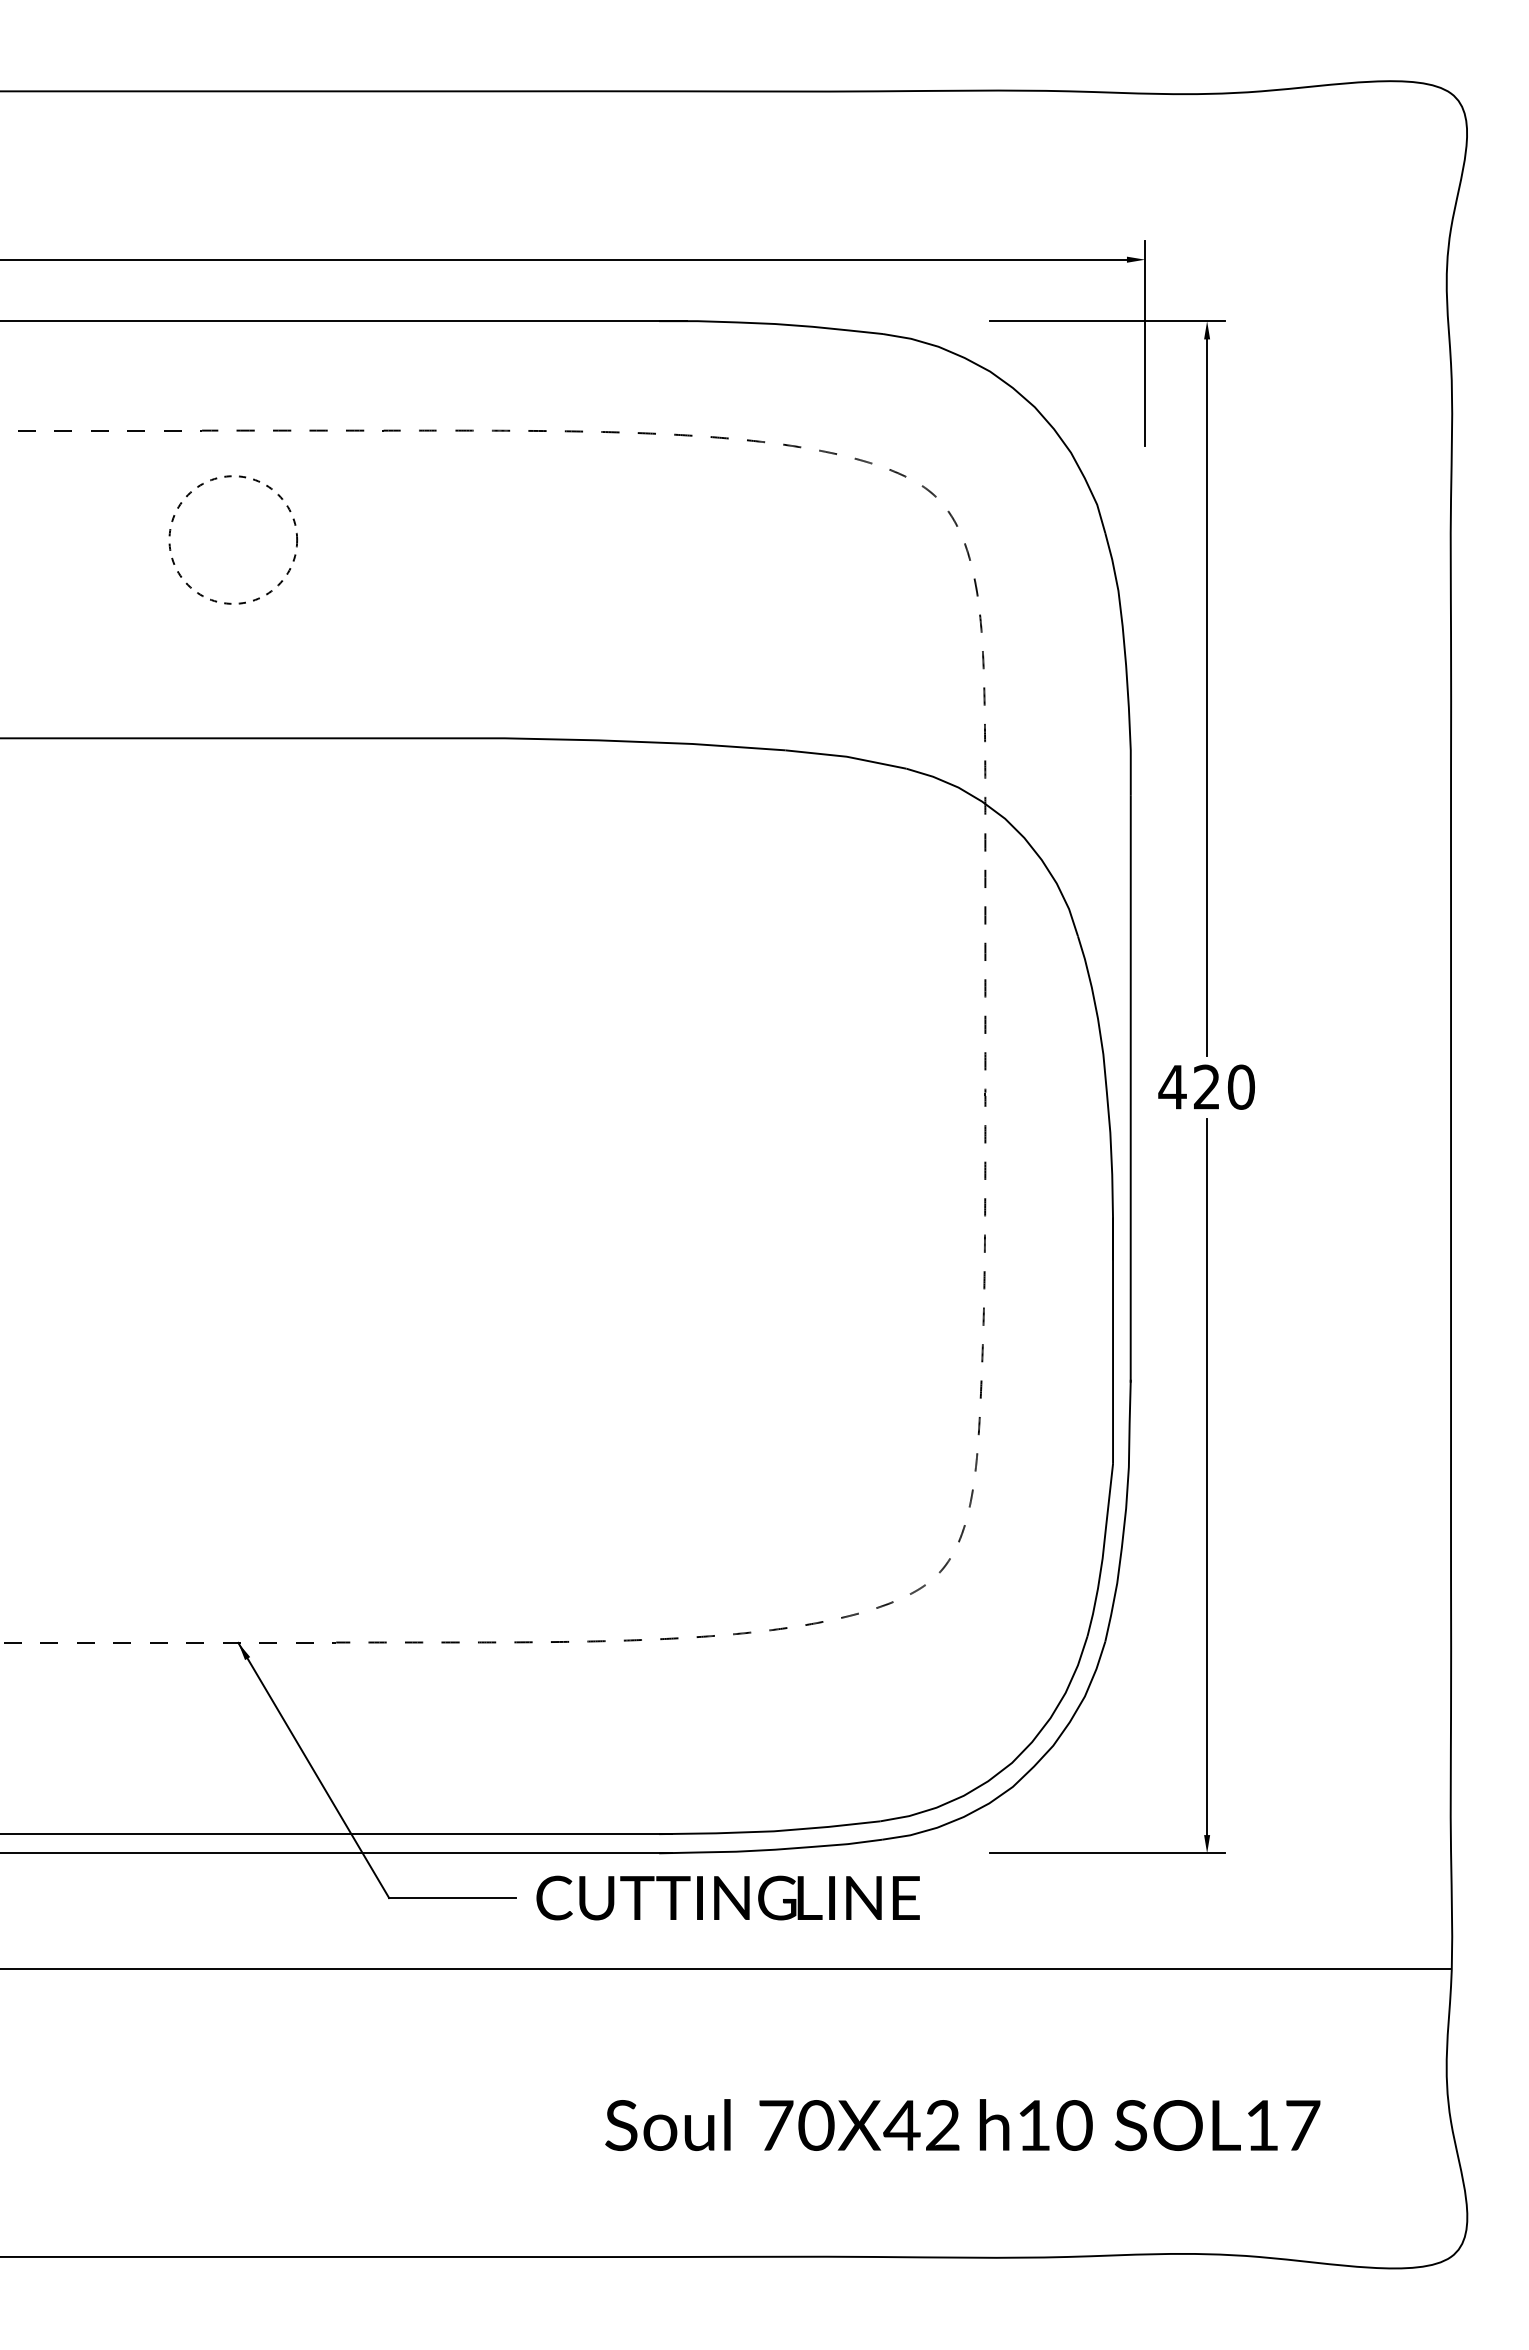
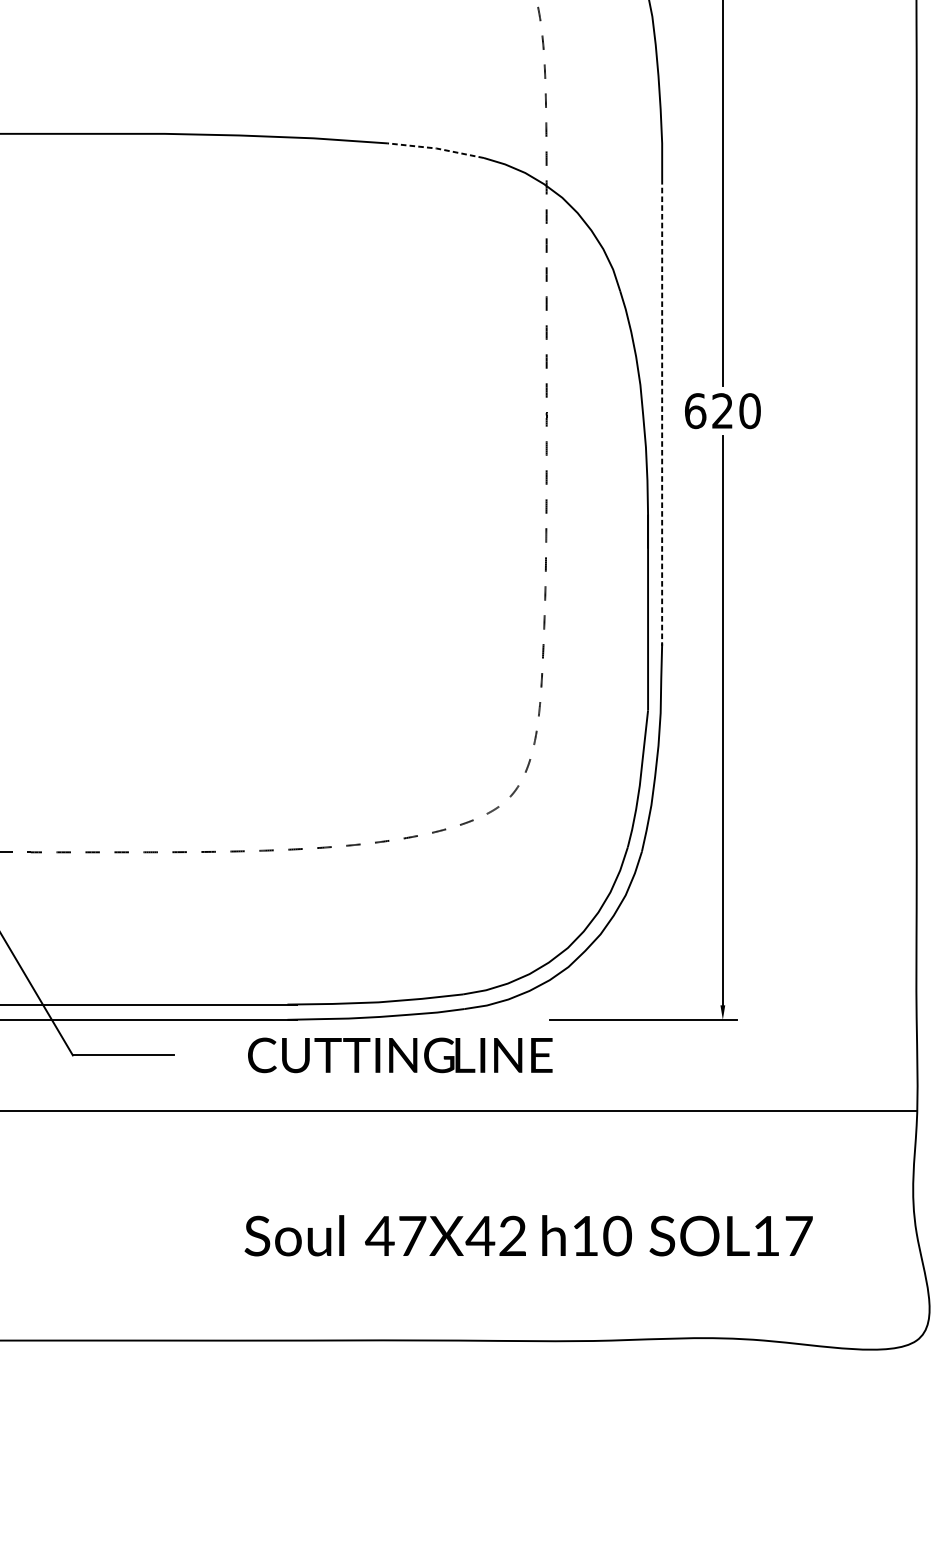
line: (846, 756) -> (436, 148), solid -> dashed
text: (1172, 1086) -> (695, 410), 420 -> 620
line: (1130, 1088) -> (661, 412), solid -> dashed
text: (727, 1897) -> (399, 1054), moved
text: (795, 2125) -> (395, 1236), 70X42 -> 47X42

